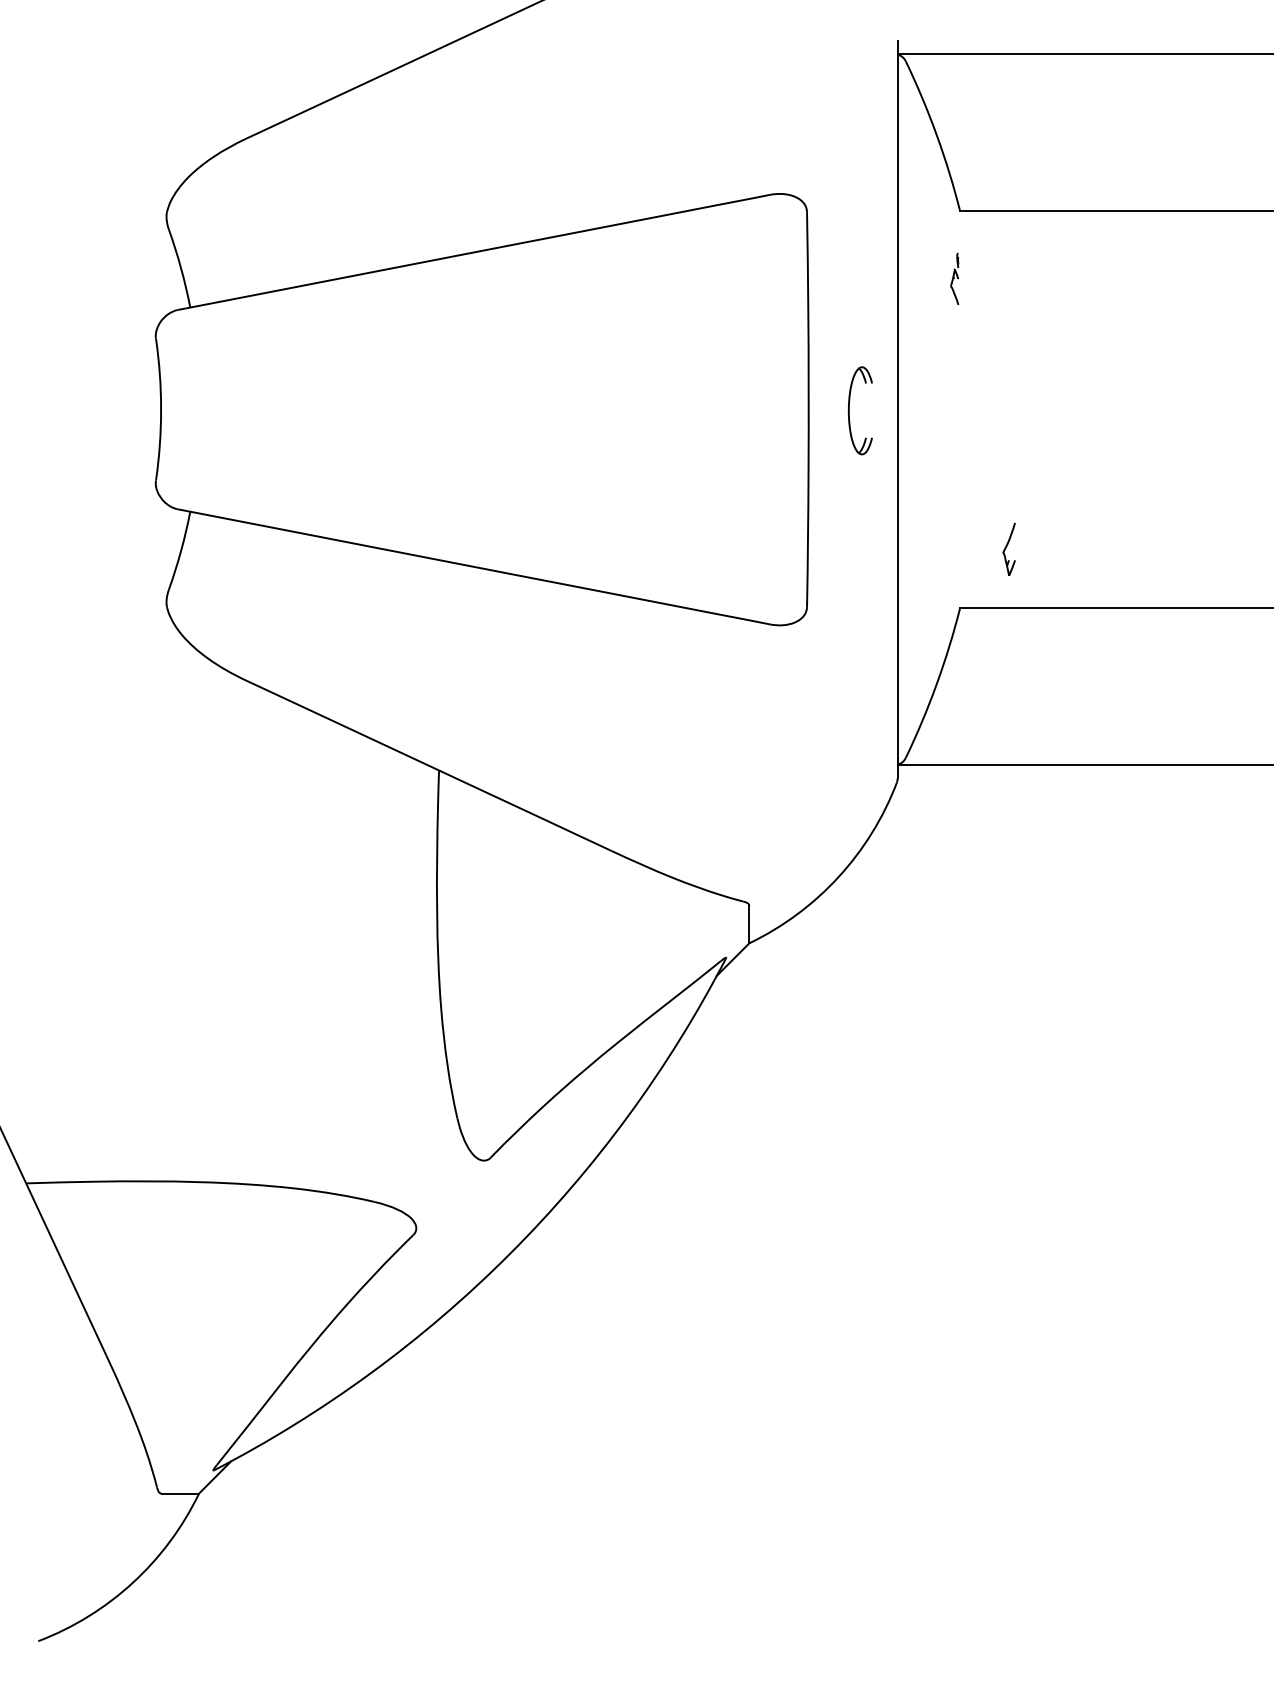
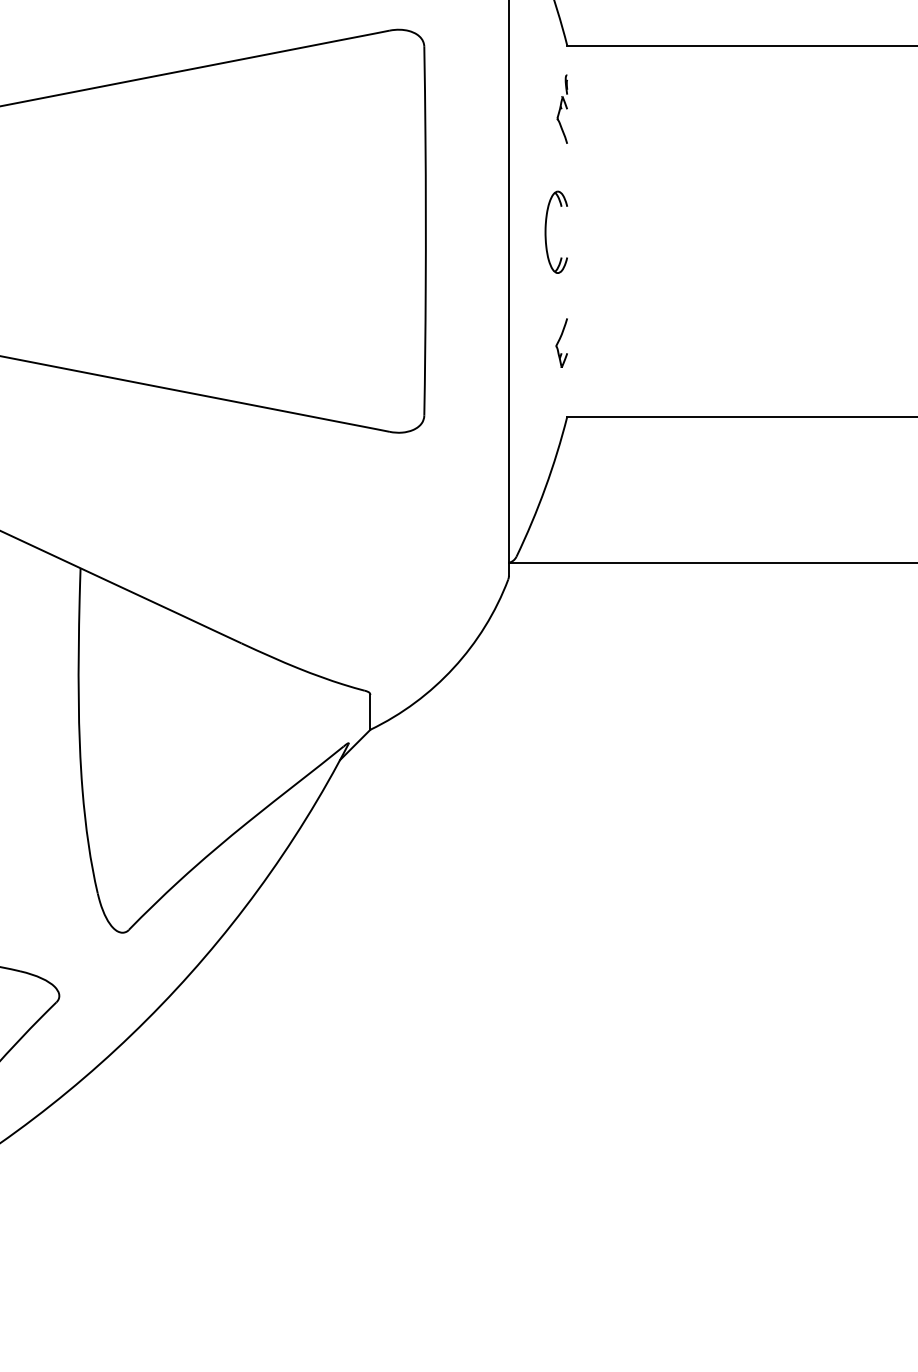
part: (954, 278) -> (562, 108), size x1.43
part: (849, 410) -> (546, 232), moved
part: (1008, 548) -> (561, 342), moved

